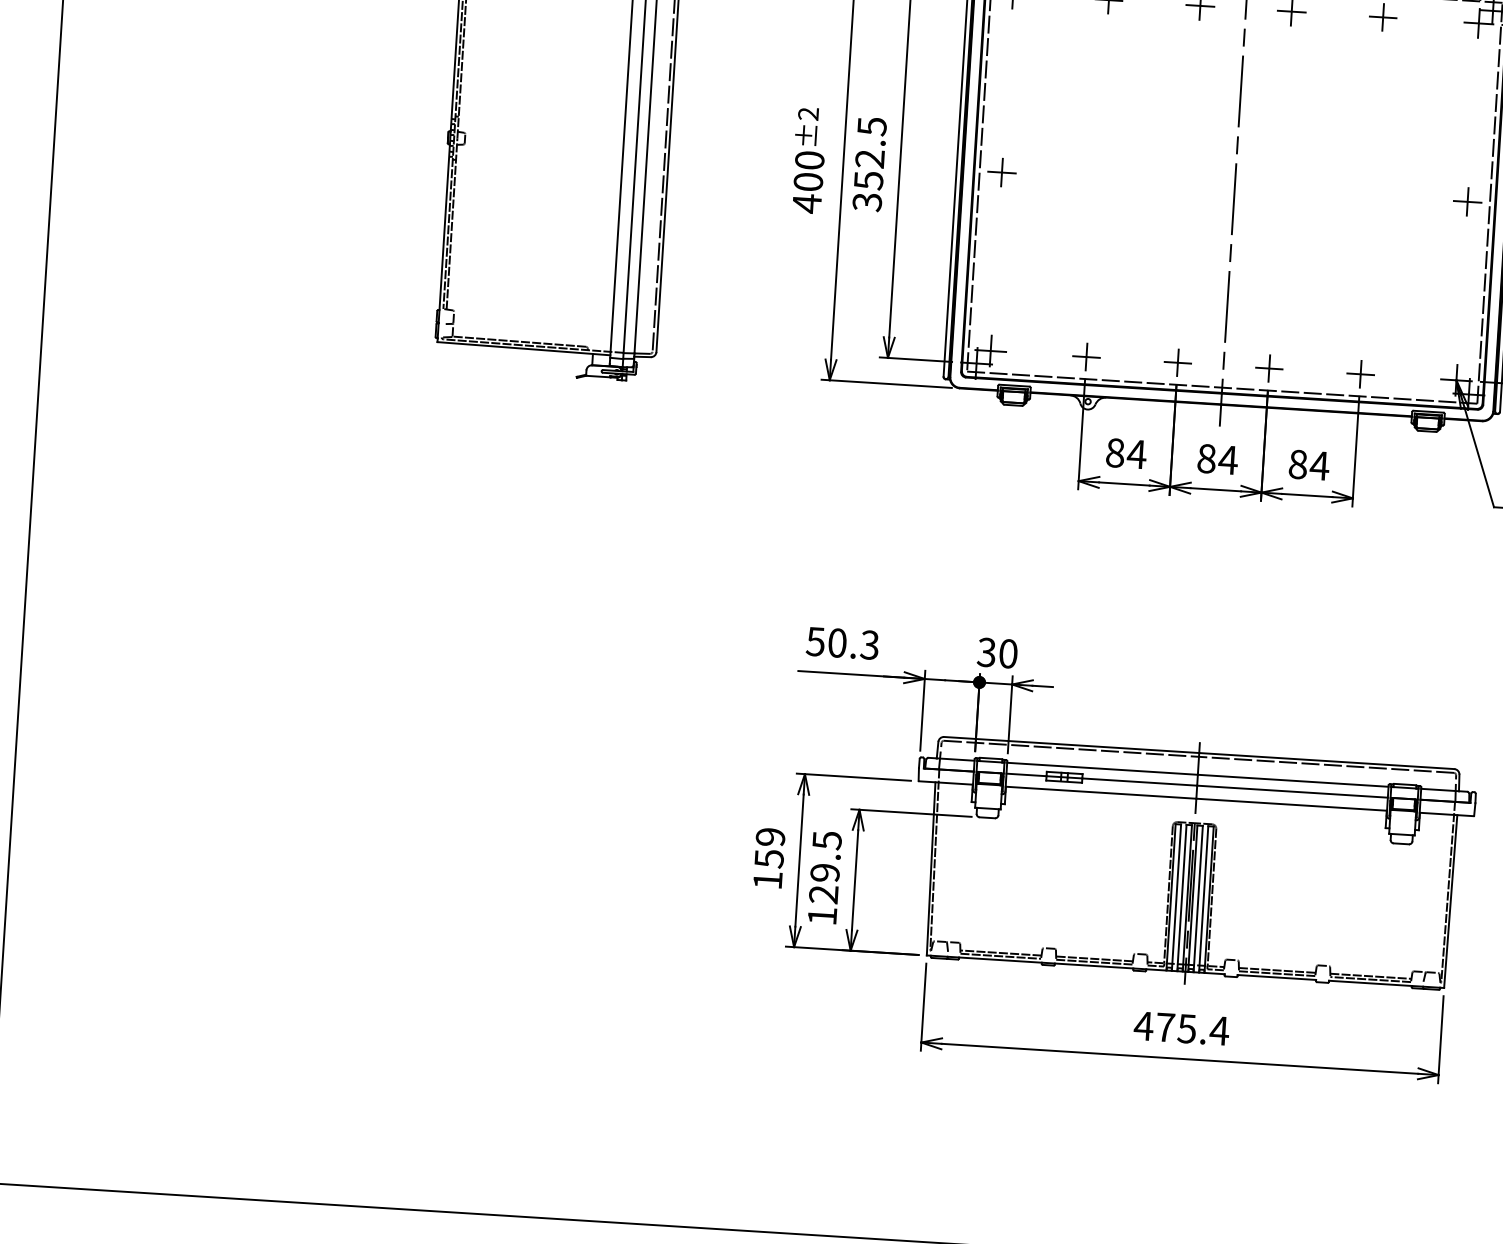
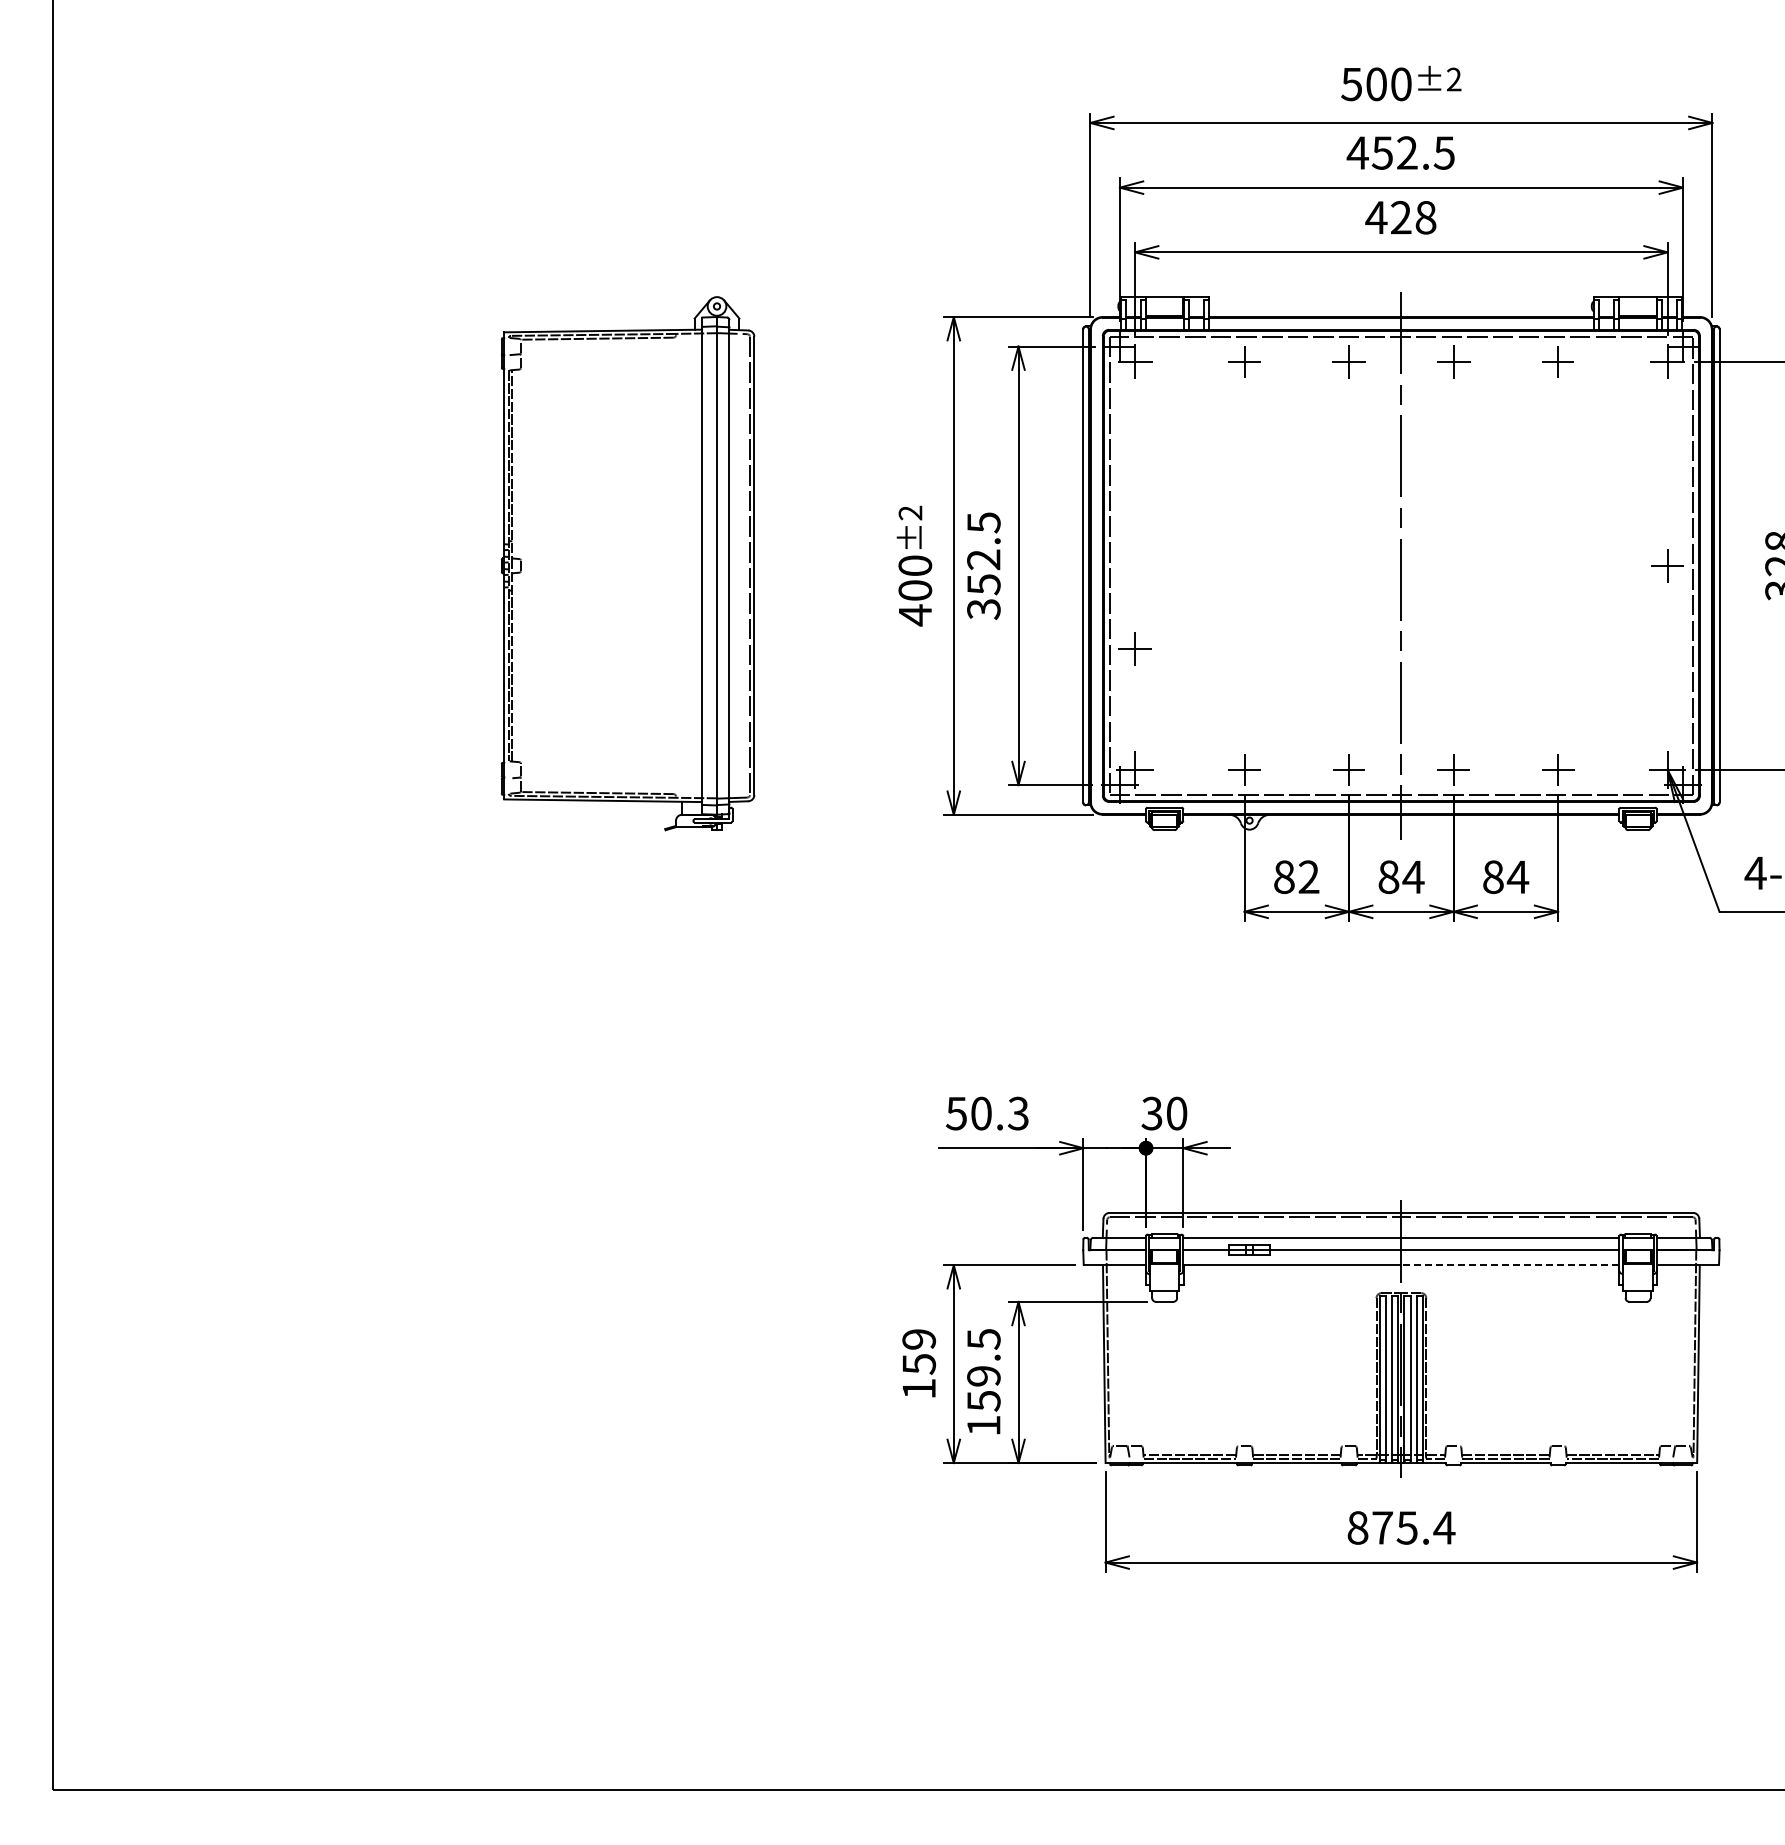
part: (1001, 172) -> (1134, 648), moved
text: (1136, 453) -> (1308, 876), 84 -> 82
line: (1290, 804) -> (1509, 1265), solid -> dashed
text: (823, 894) -> (983, 1400), 129.5 -> 159.5
text: (1143, 1025) -> (1357, 1527), 475.4 -> 875.4

